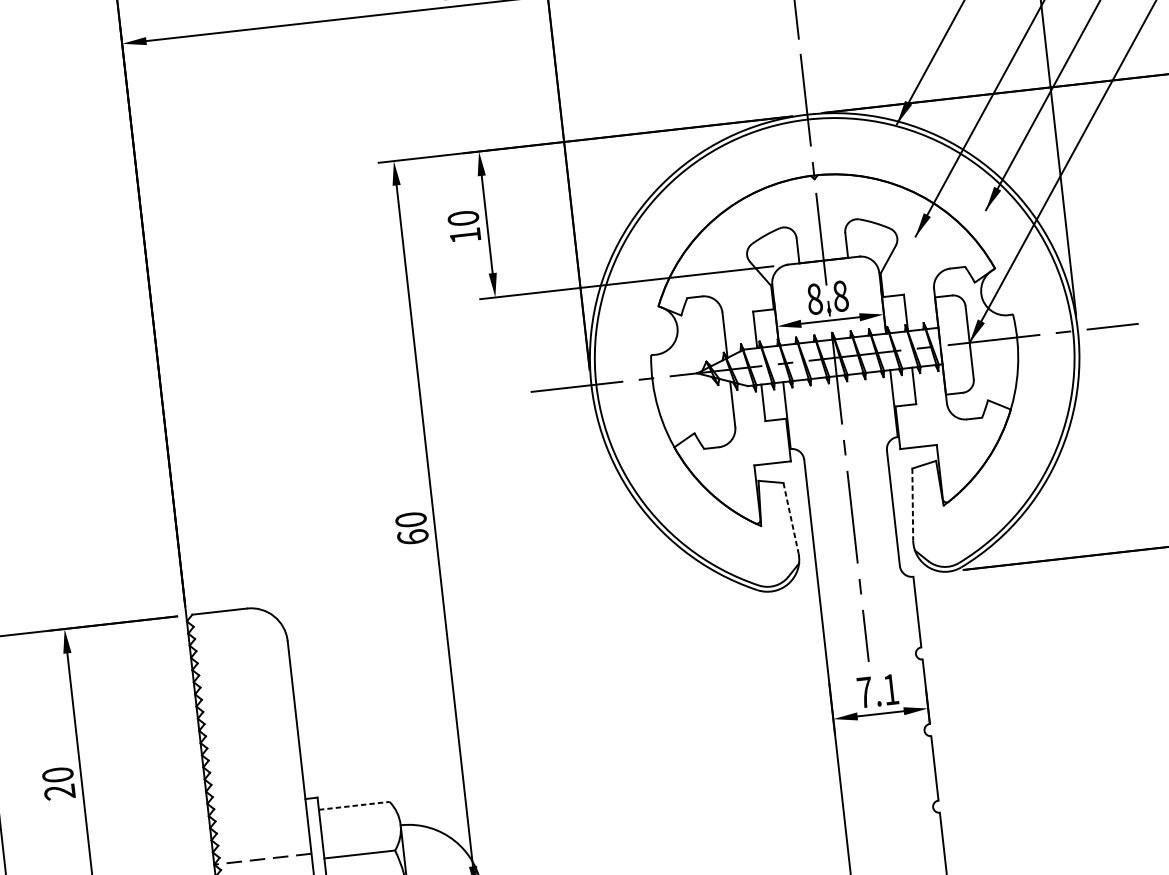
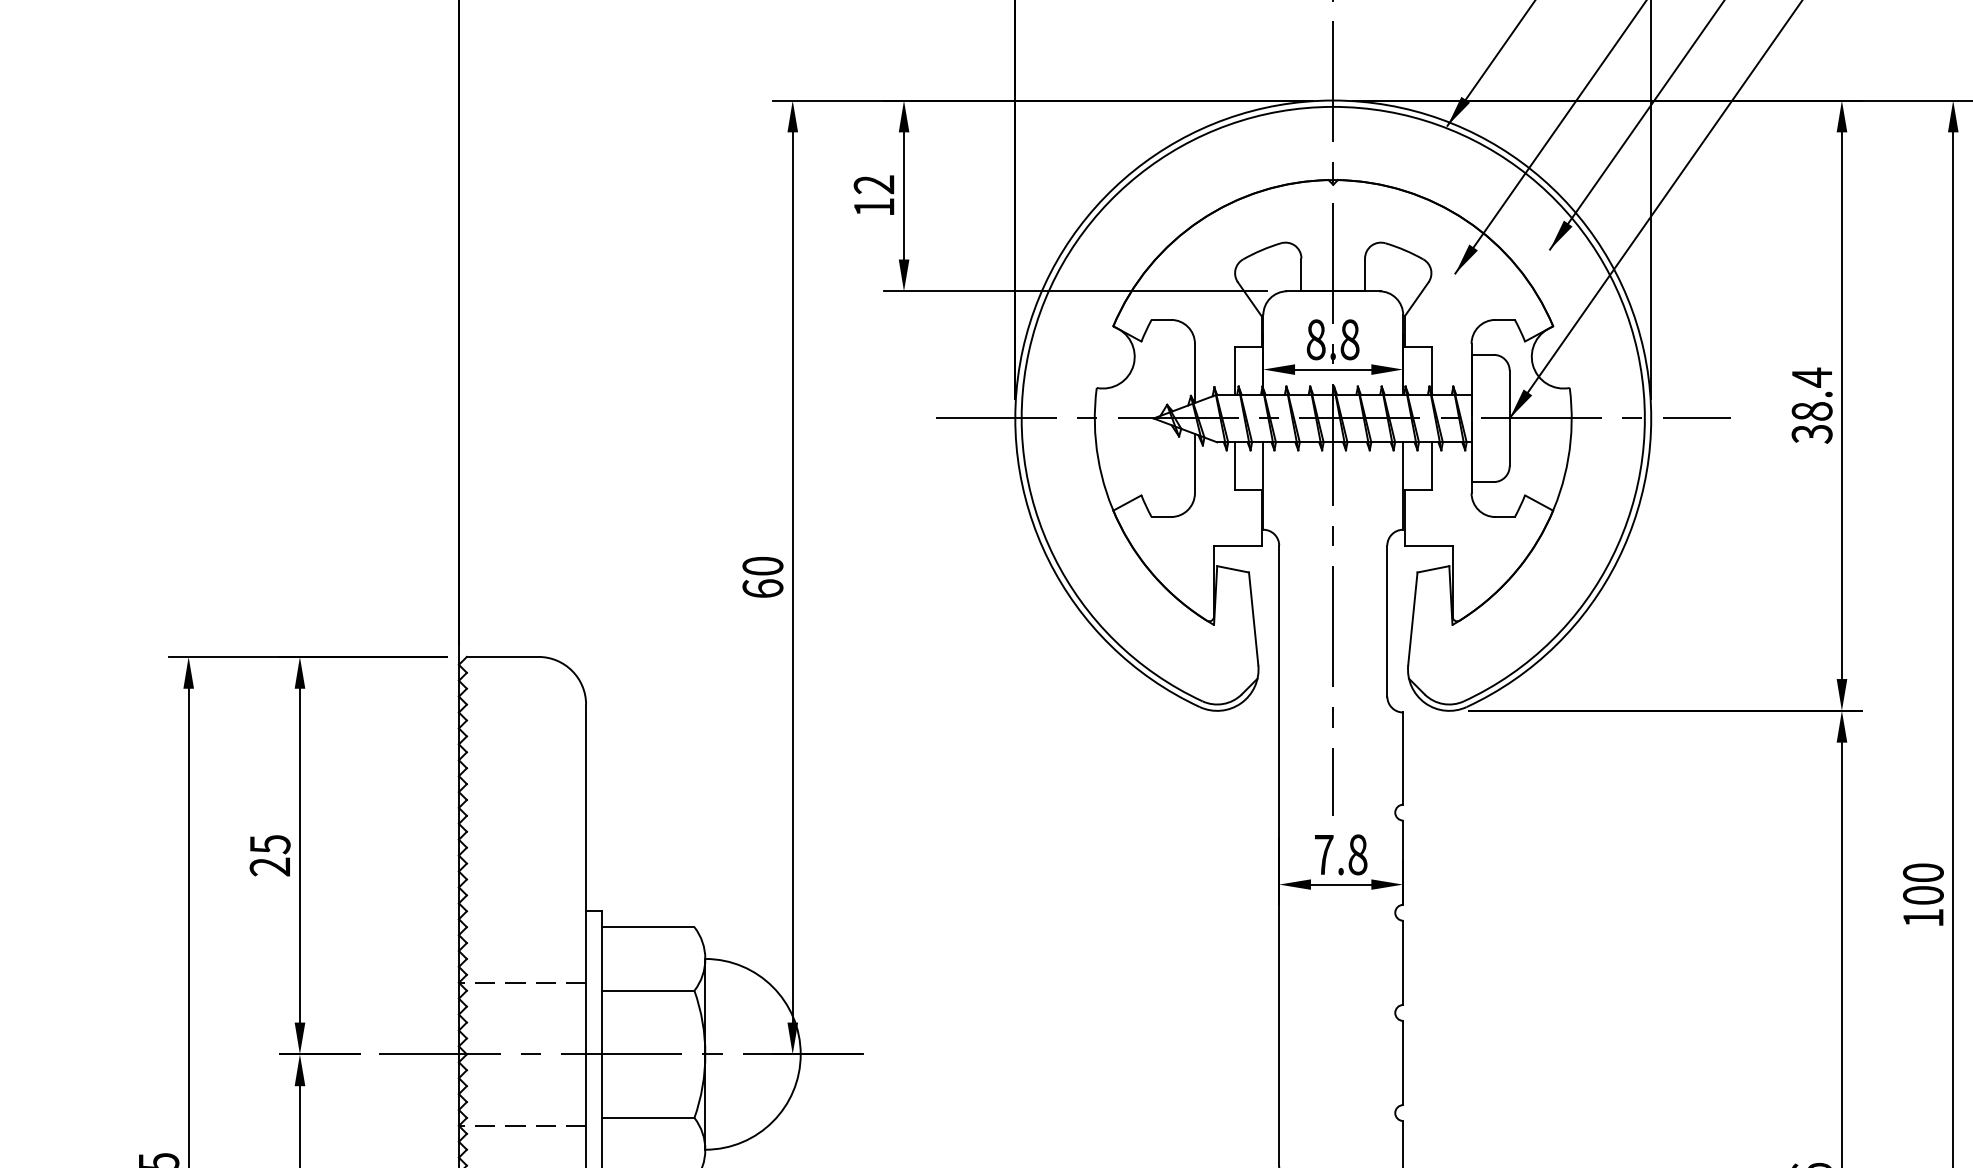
text: (462, 218) -> (873, 184), 10 -> 12
line: (912, 504) -> (1412, 618), dashed -> solid
line: (790, 517) -> (1253, 618), dashed -> solid
text: (890, 689) -> (1357, 854), 7.1 -> 7.8
text: (57, 775) -> (269, 844), 20 -> 25
line: (354, 806) -> (648, 927), dashed -> solid

